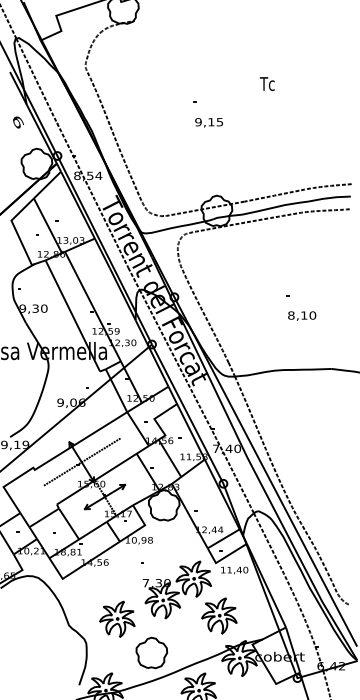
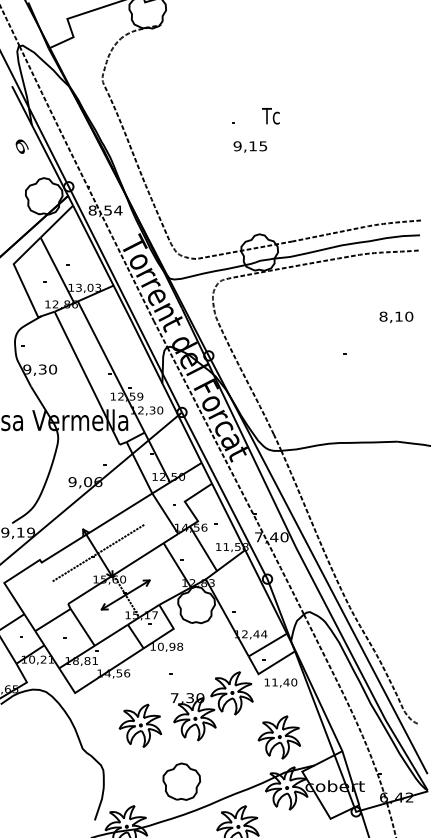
text: (267, 83) -> (271, 115), moved
text: (302, 315) -> (396, 316), moved
part: (219, 615) -> (279, 736), moved
part: (117, 618) -> (140, 724), moved

